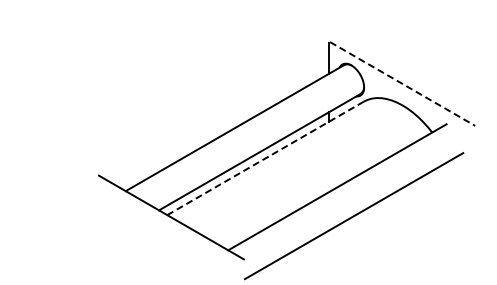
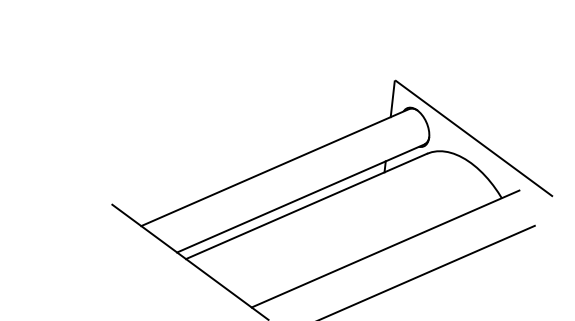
line: (402, 84) -> (473, 139), dashed -> solid
line: (265, 158) -> (306, 206), dashed -> solid

